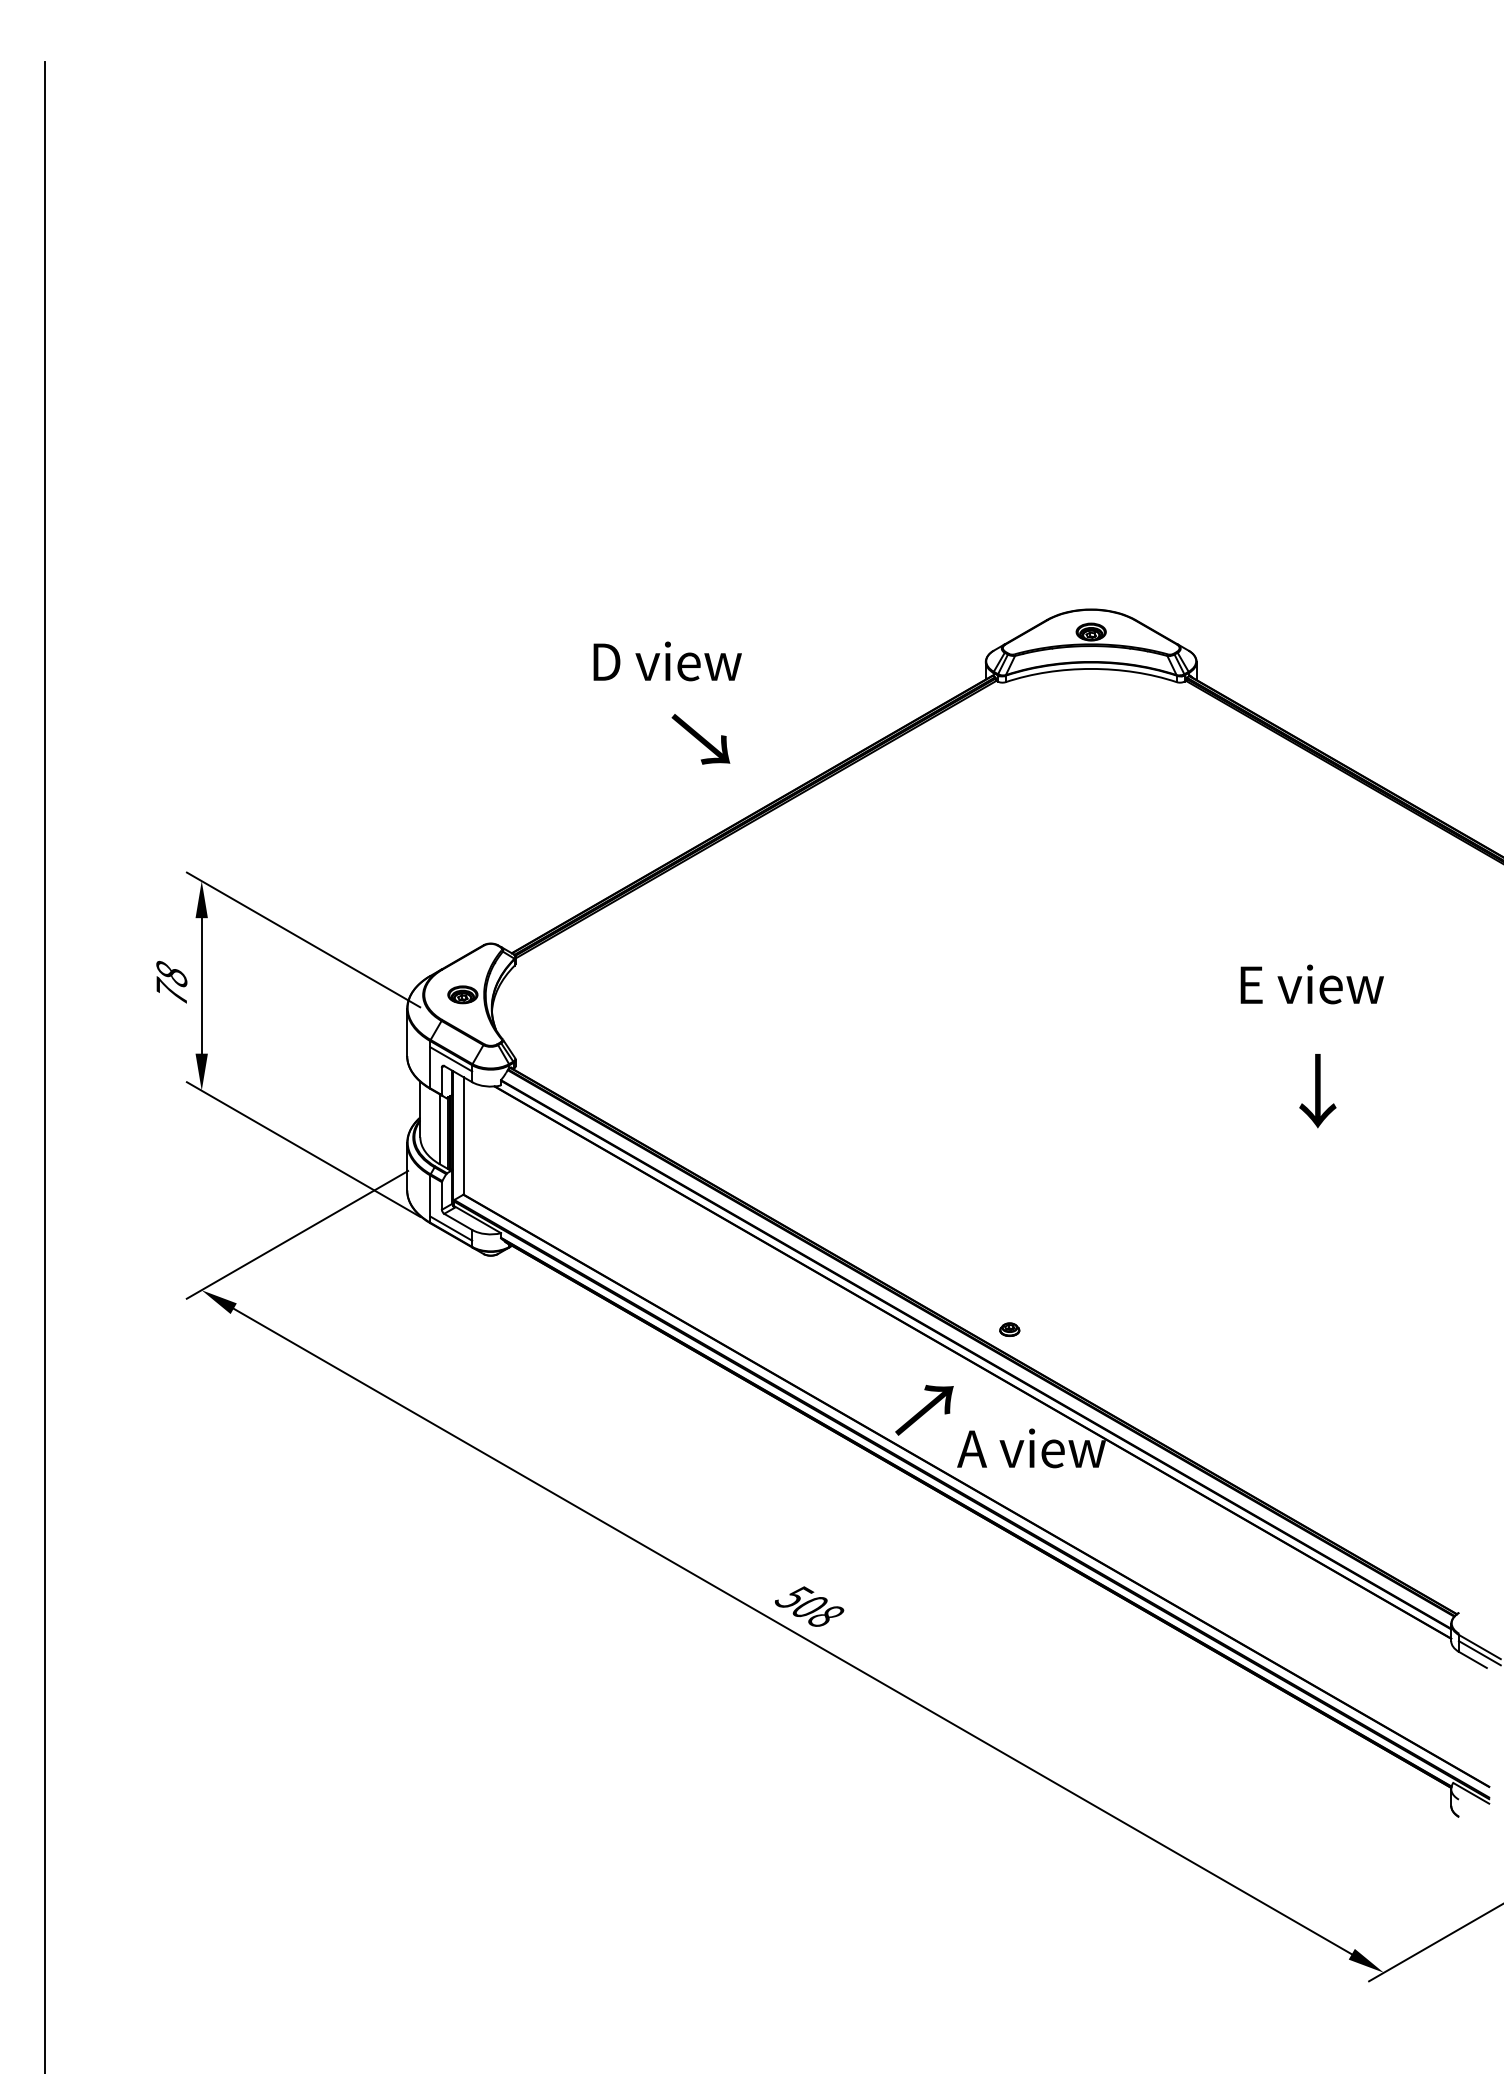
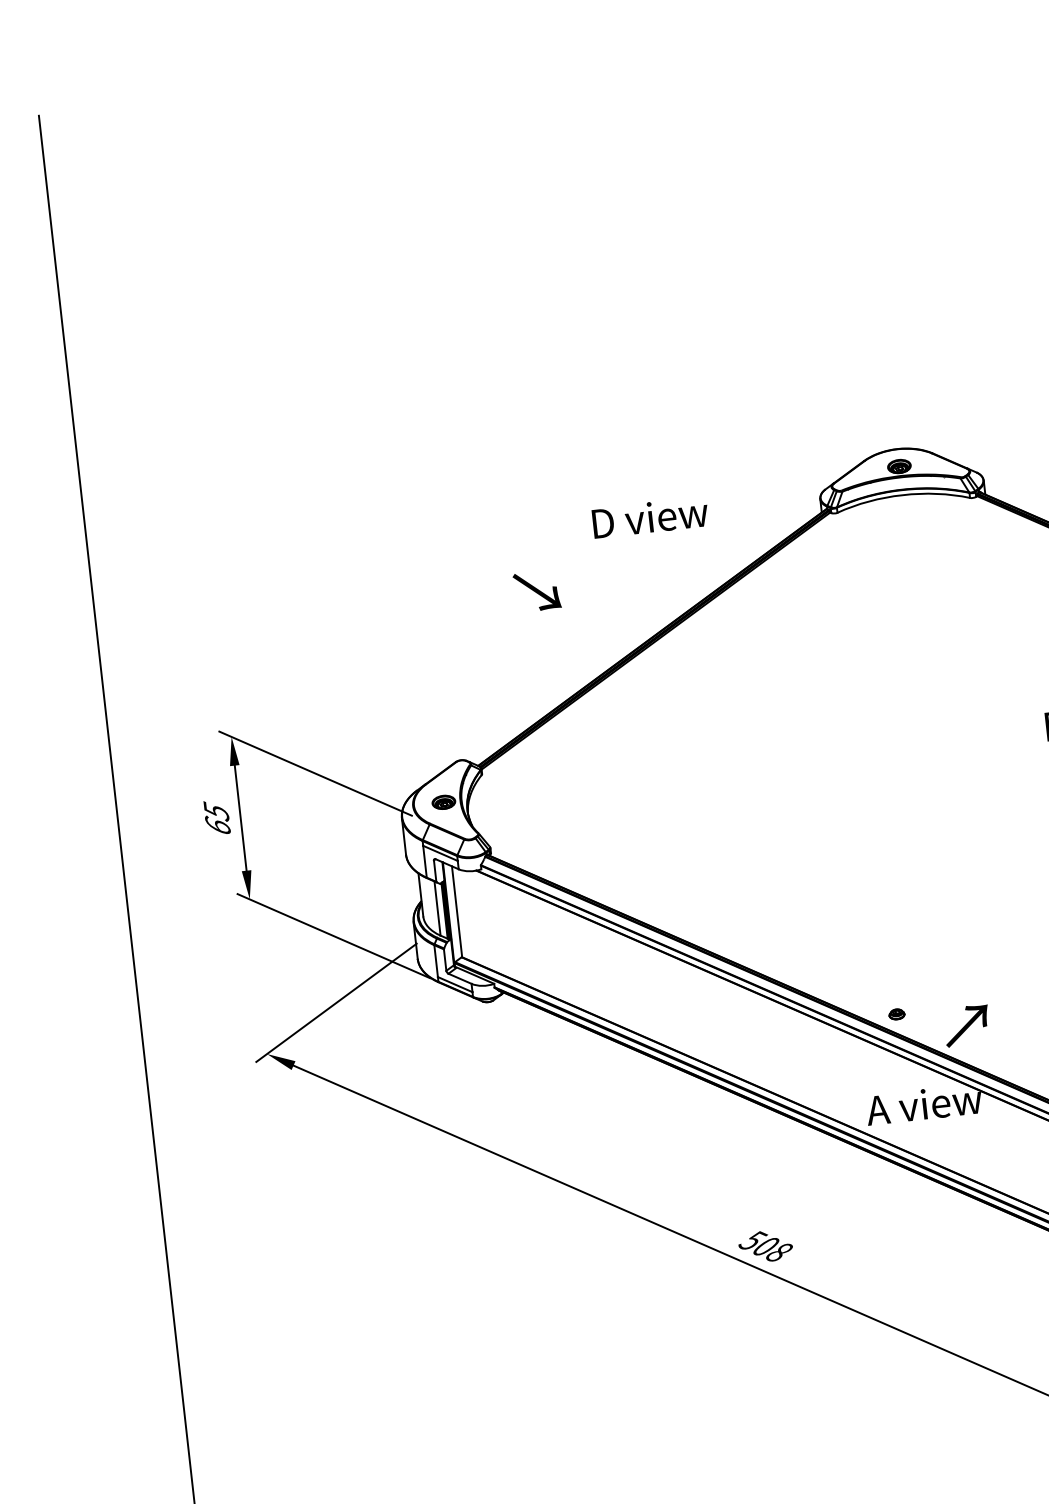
text: (667, 661) -> (650, 517), moved
text: (700, 739) -> (536, 591), moved
text: (171, 981) -> (216, 817), 78 -> 65
text: (924, 1410) -> (967, 1025), moved

